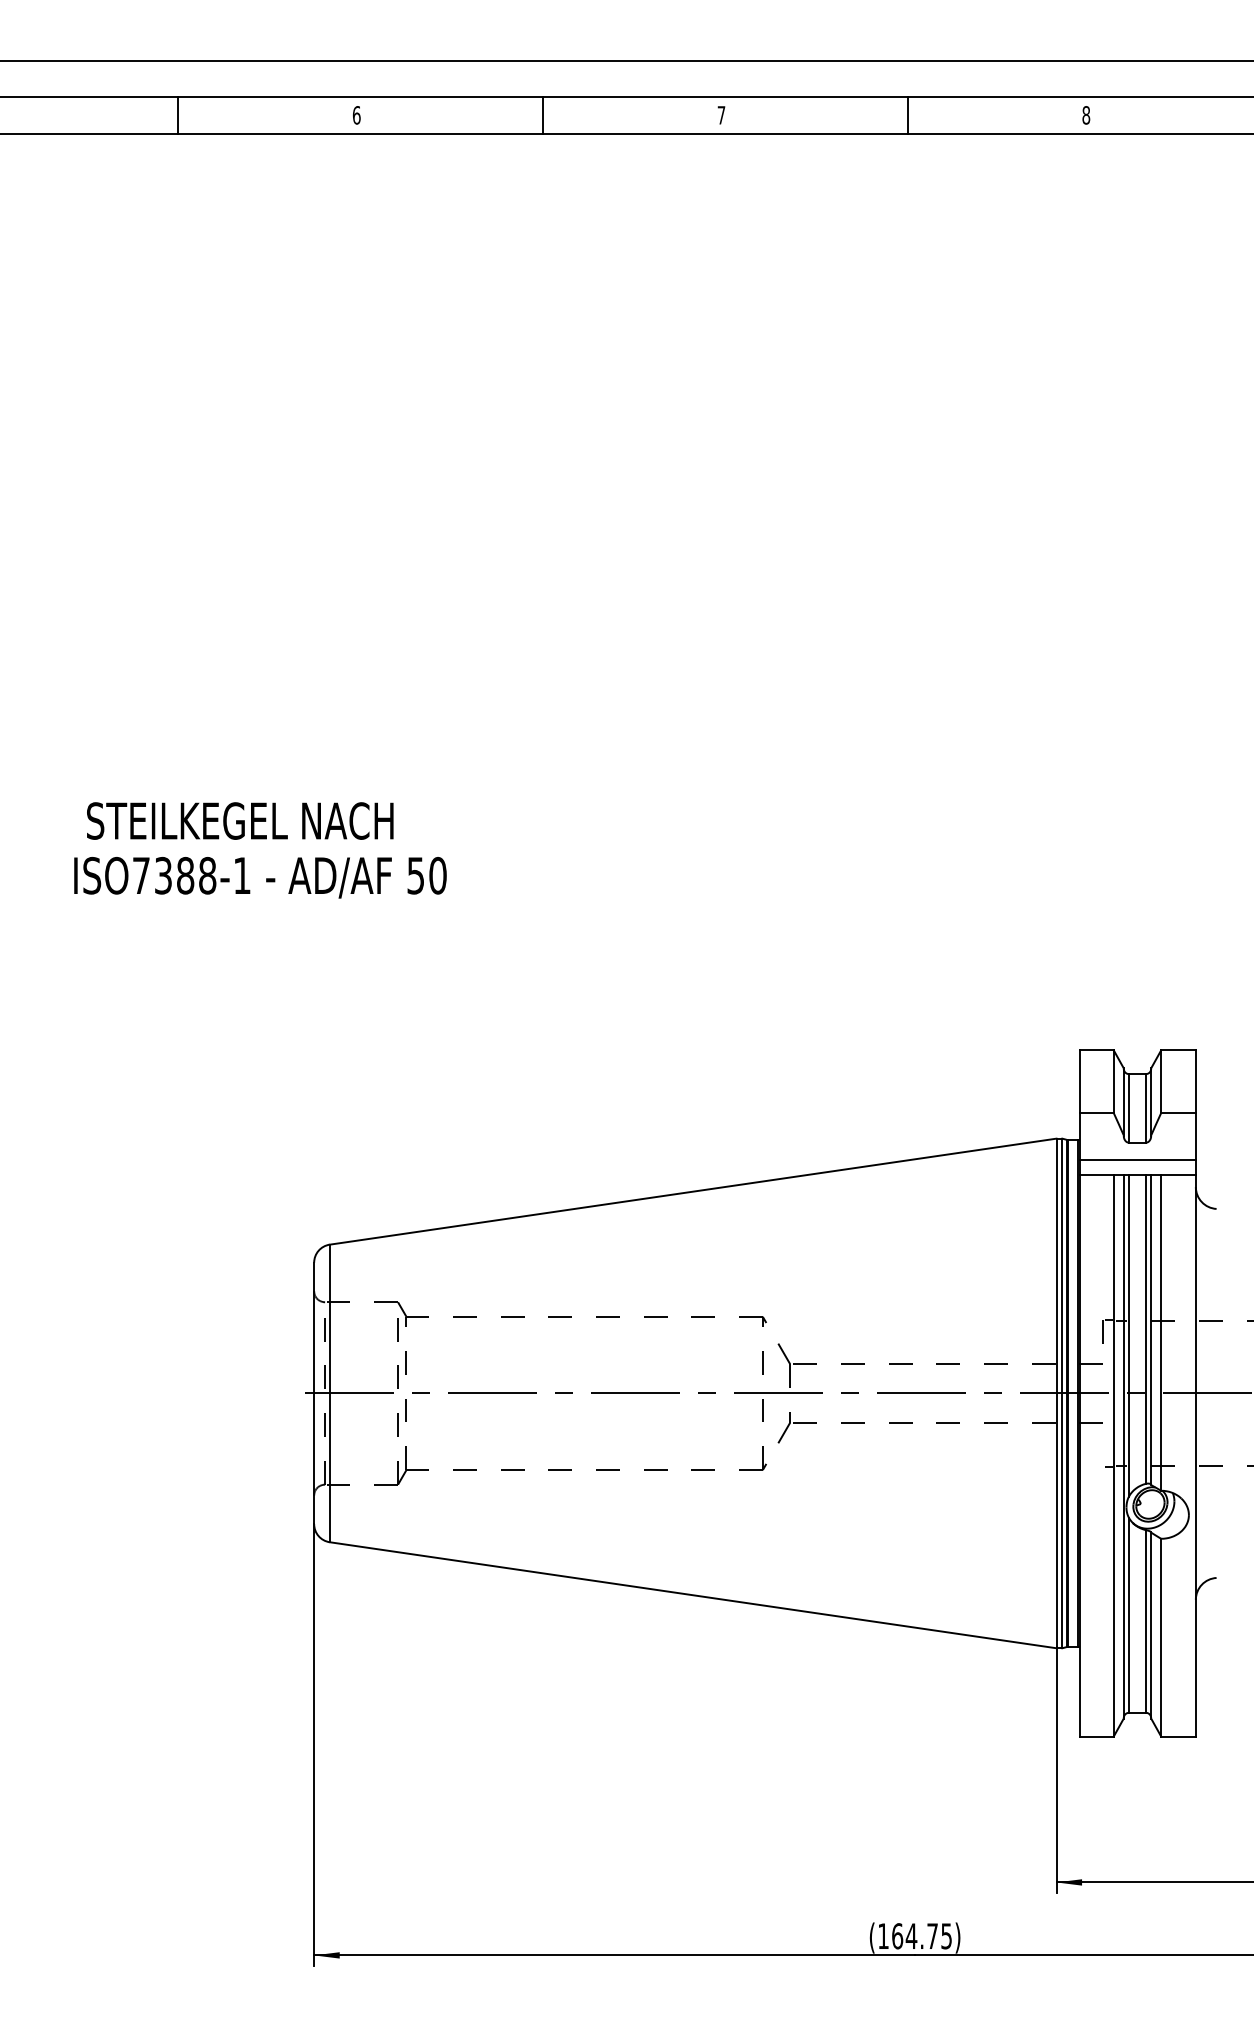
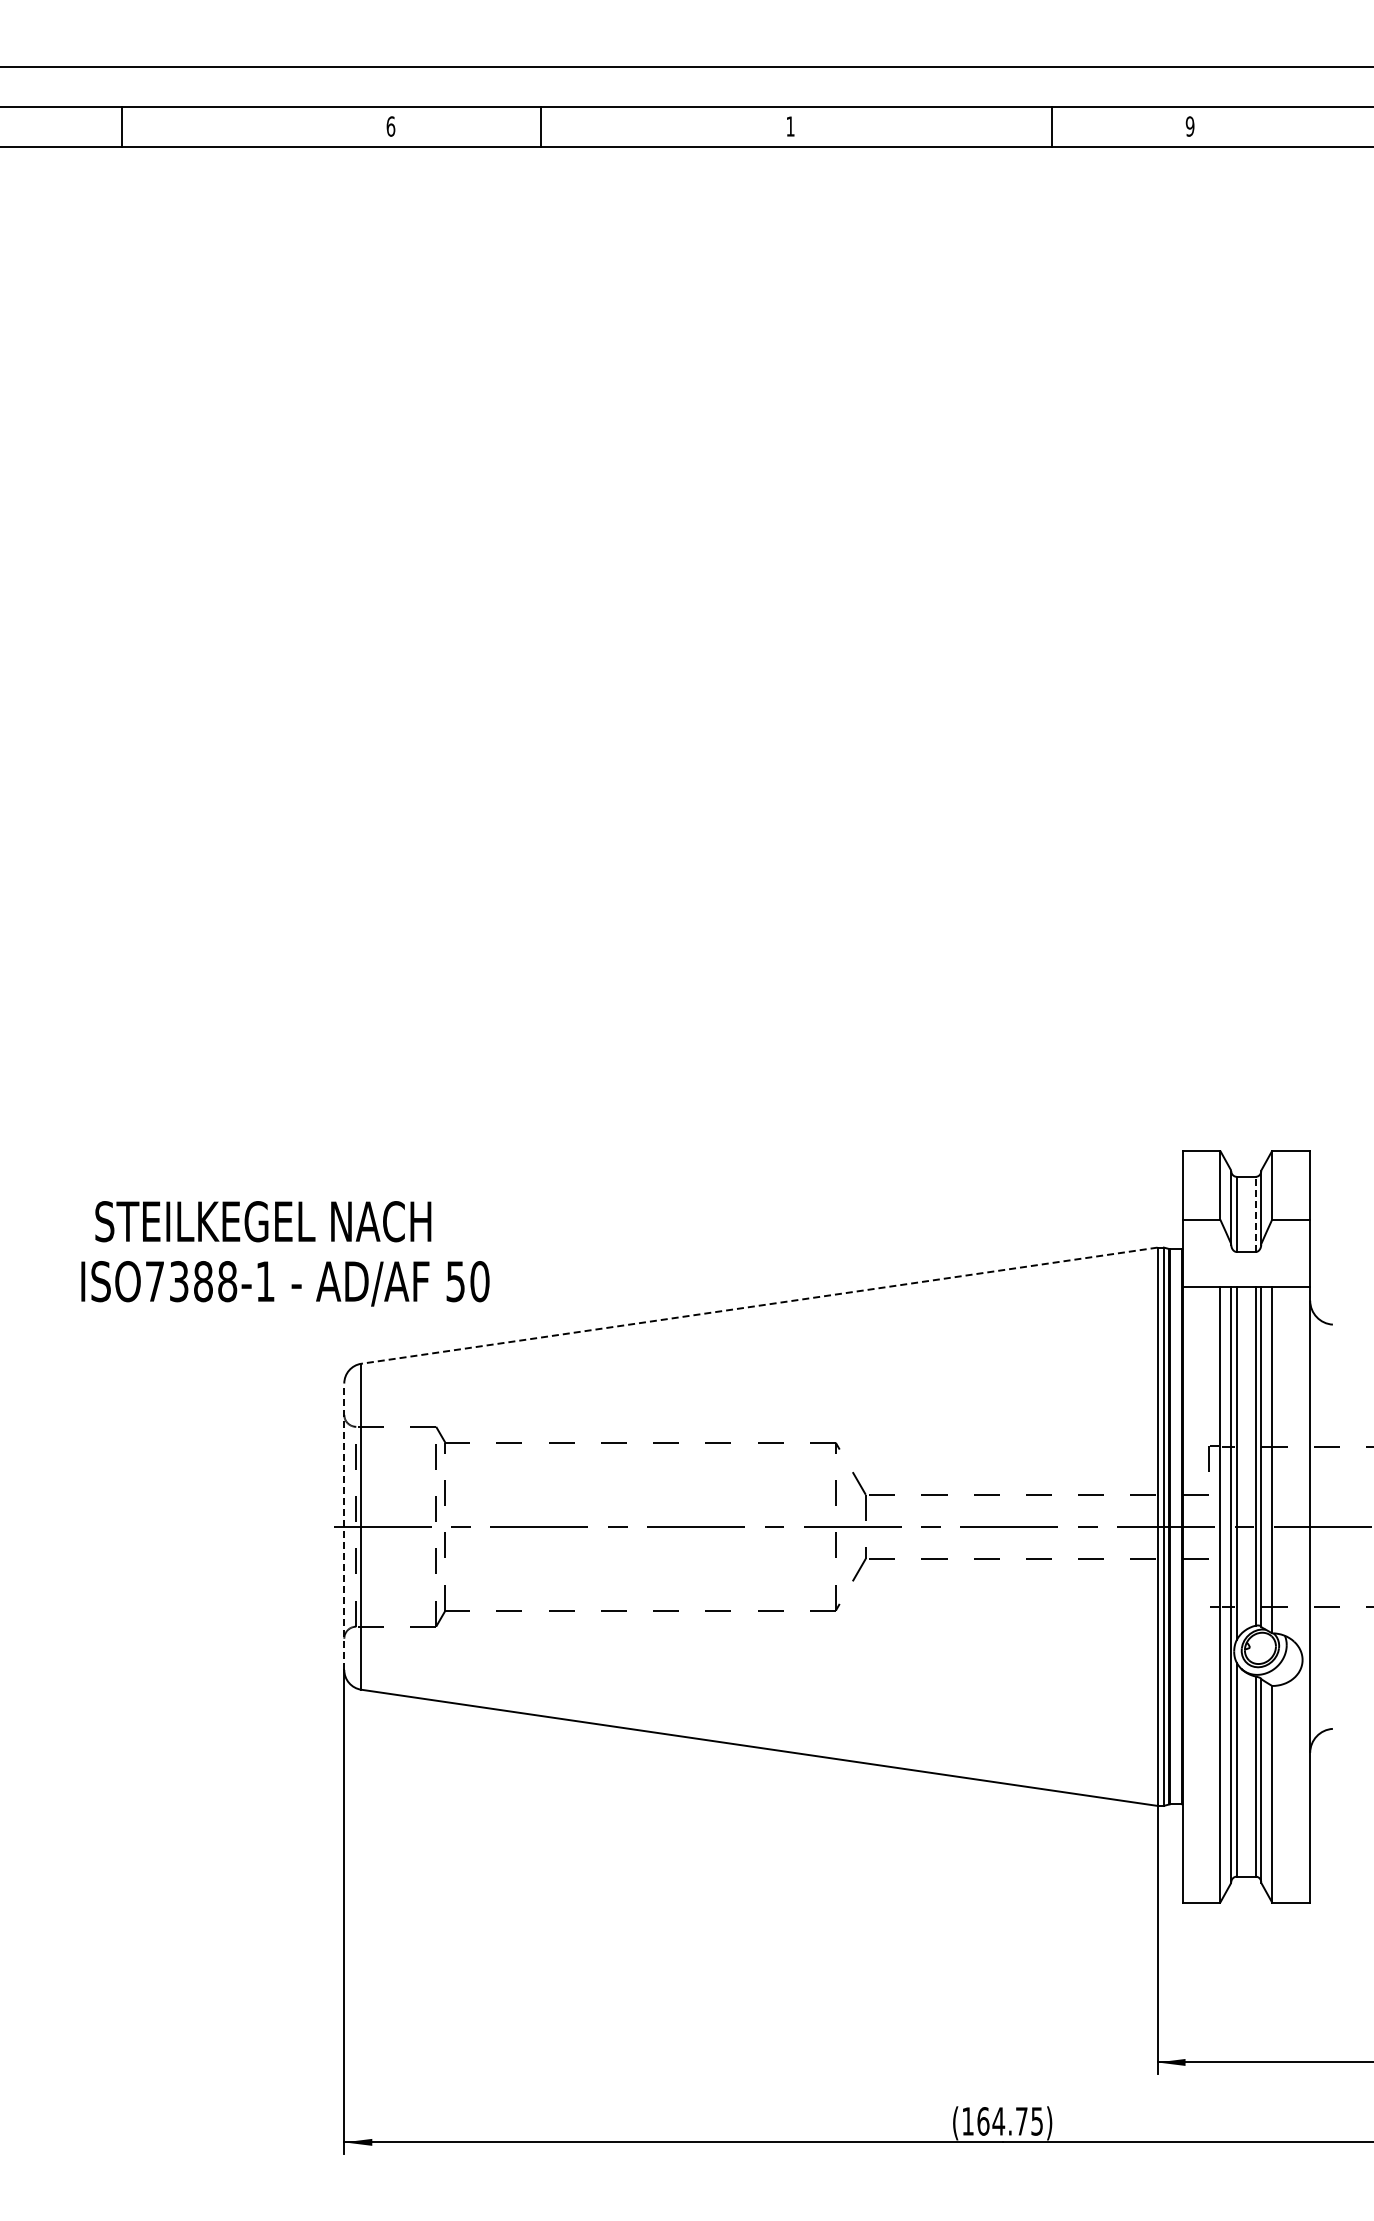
line: (178, 115) -> (122, 126), moved
line: (543, 115) -> (541, 126), moved
text: (721, 115) -> (790, 126), 7 -> 1
line: (907, 115) -> (1051, 126), moved
text: (1085, 115) -> (1189, 126), 8 -> 9
text: (260, 850) -> (285, 1253), moved
line: (1145, 1108) -> (1255, 1214), solid -> dashed
line: (1137, 1159) -> (1246, 1270), removed
line: (692, 1191) -> (758, 1305), solid -> dashed
line: (314, 1393) -> (344, 1526), solid -> dashed

